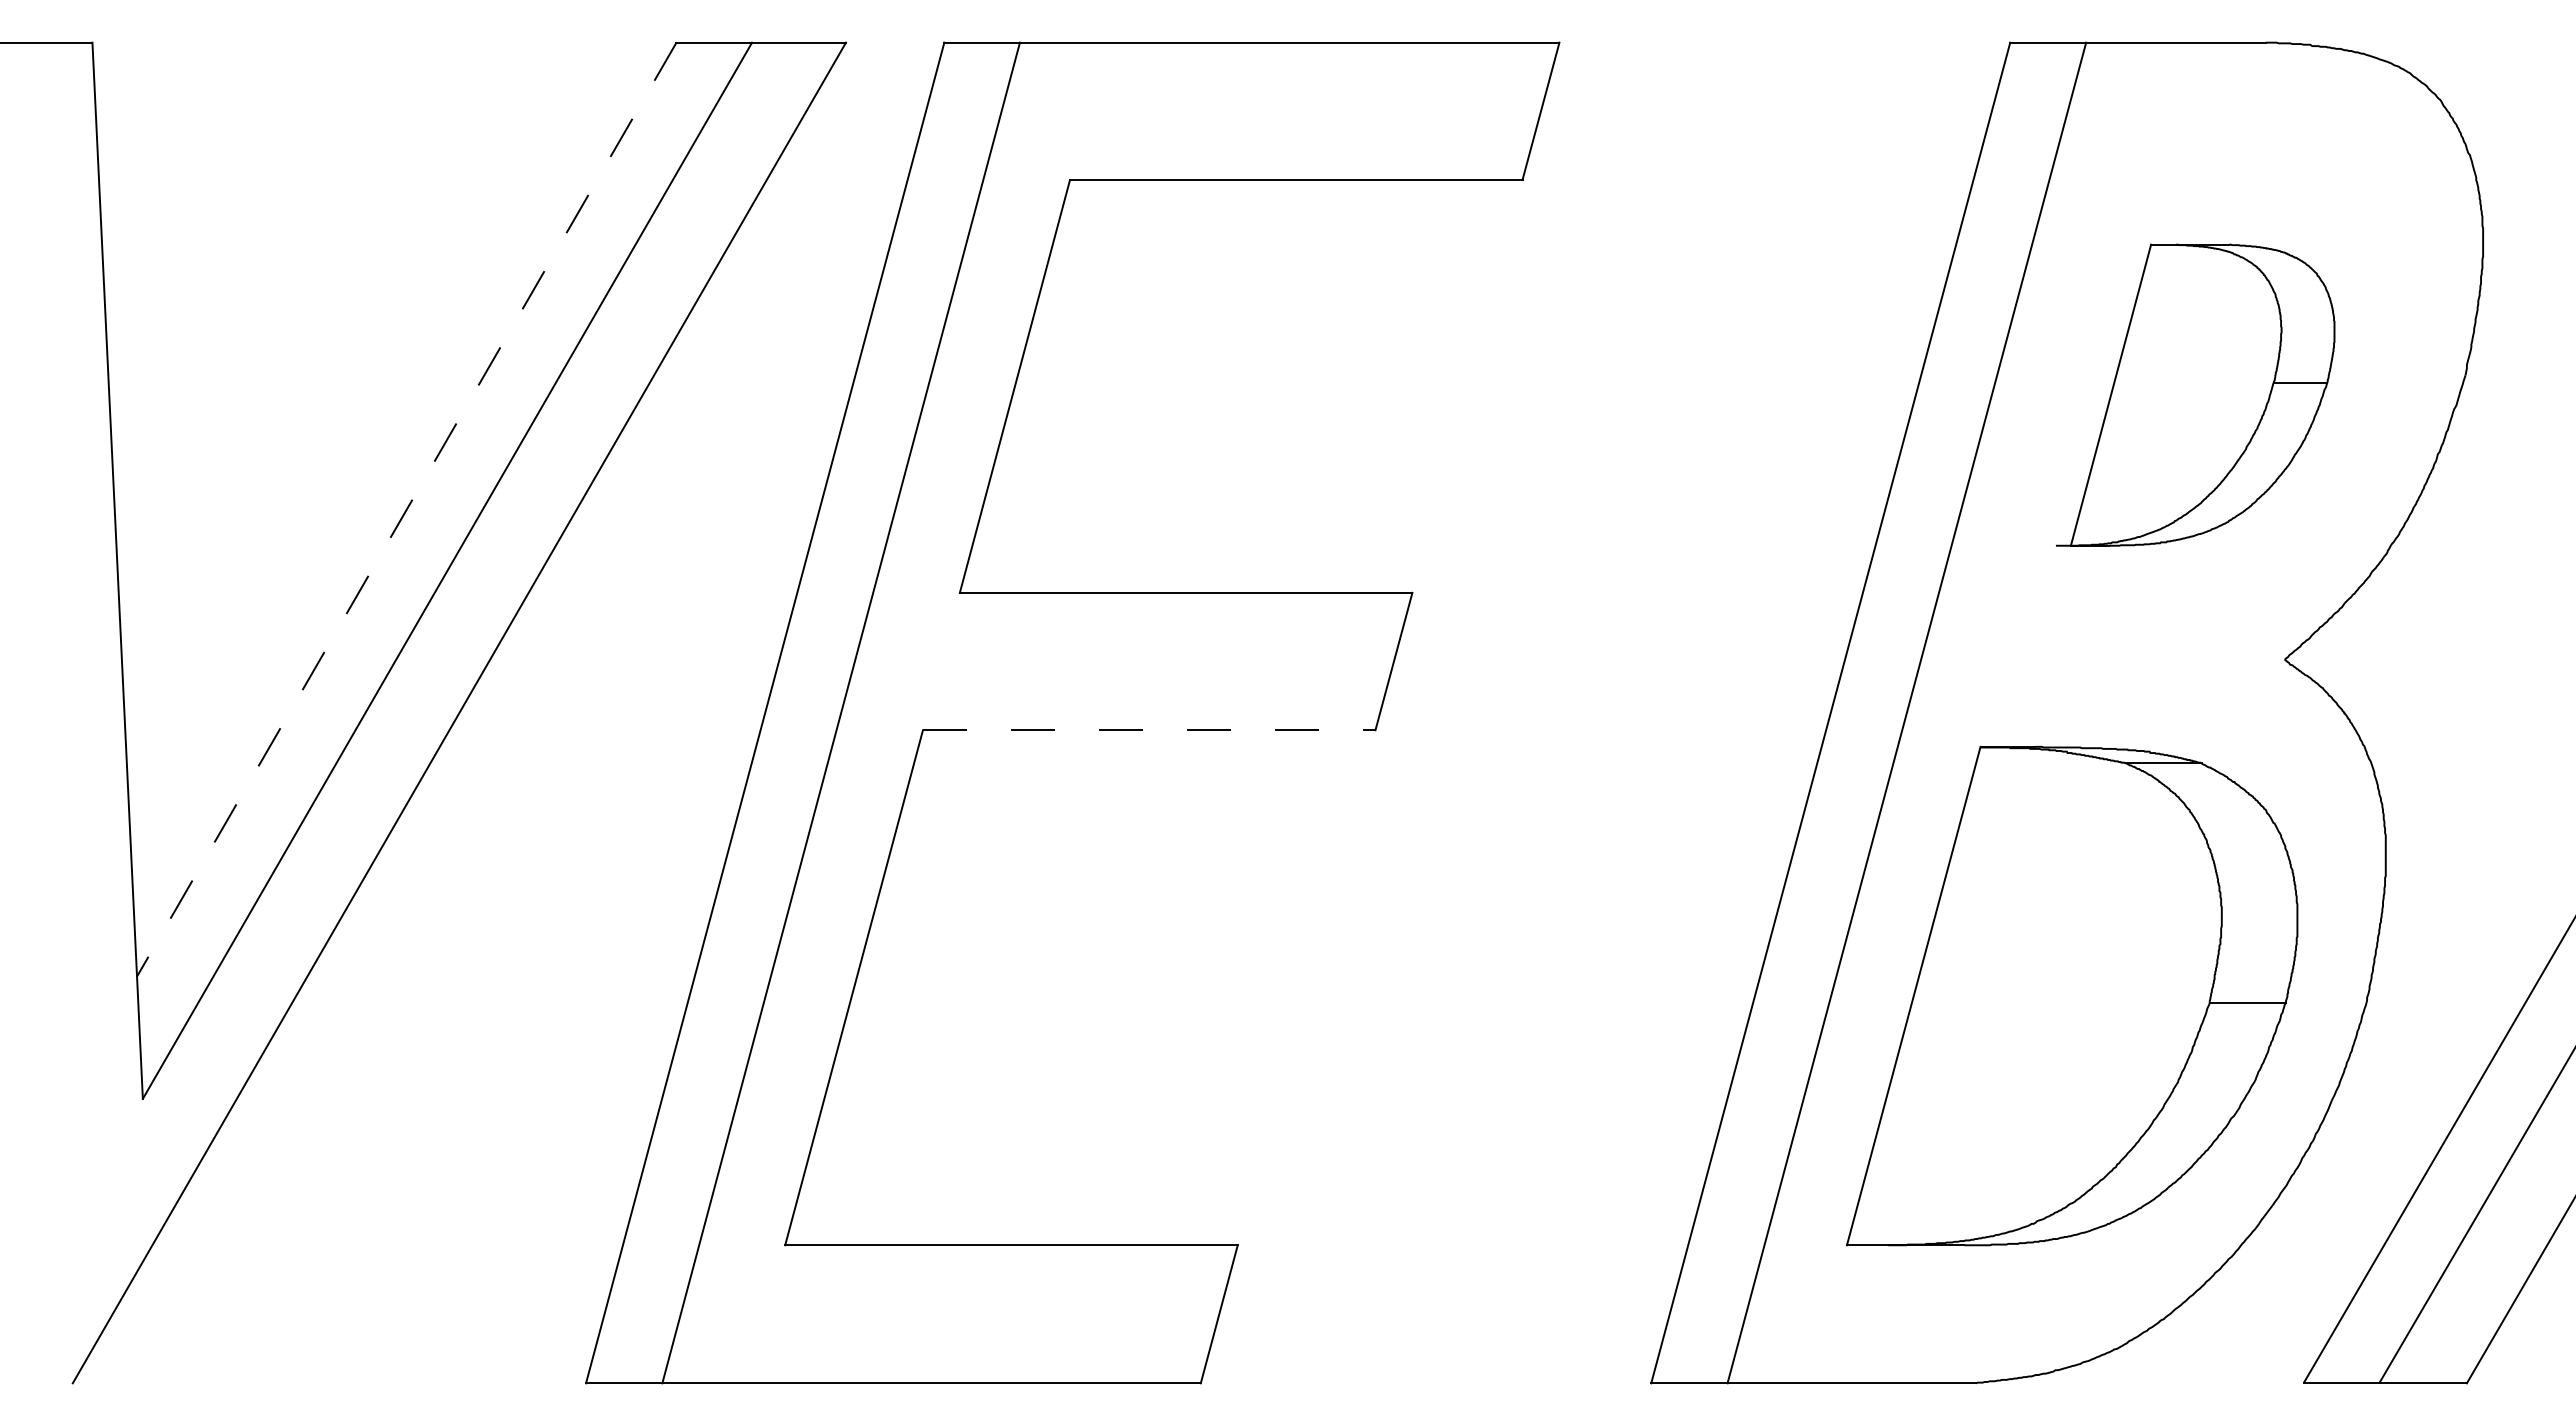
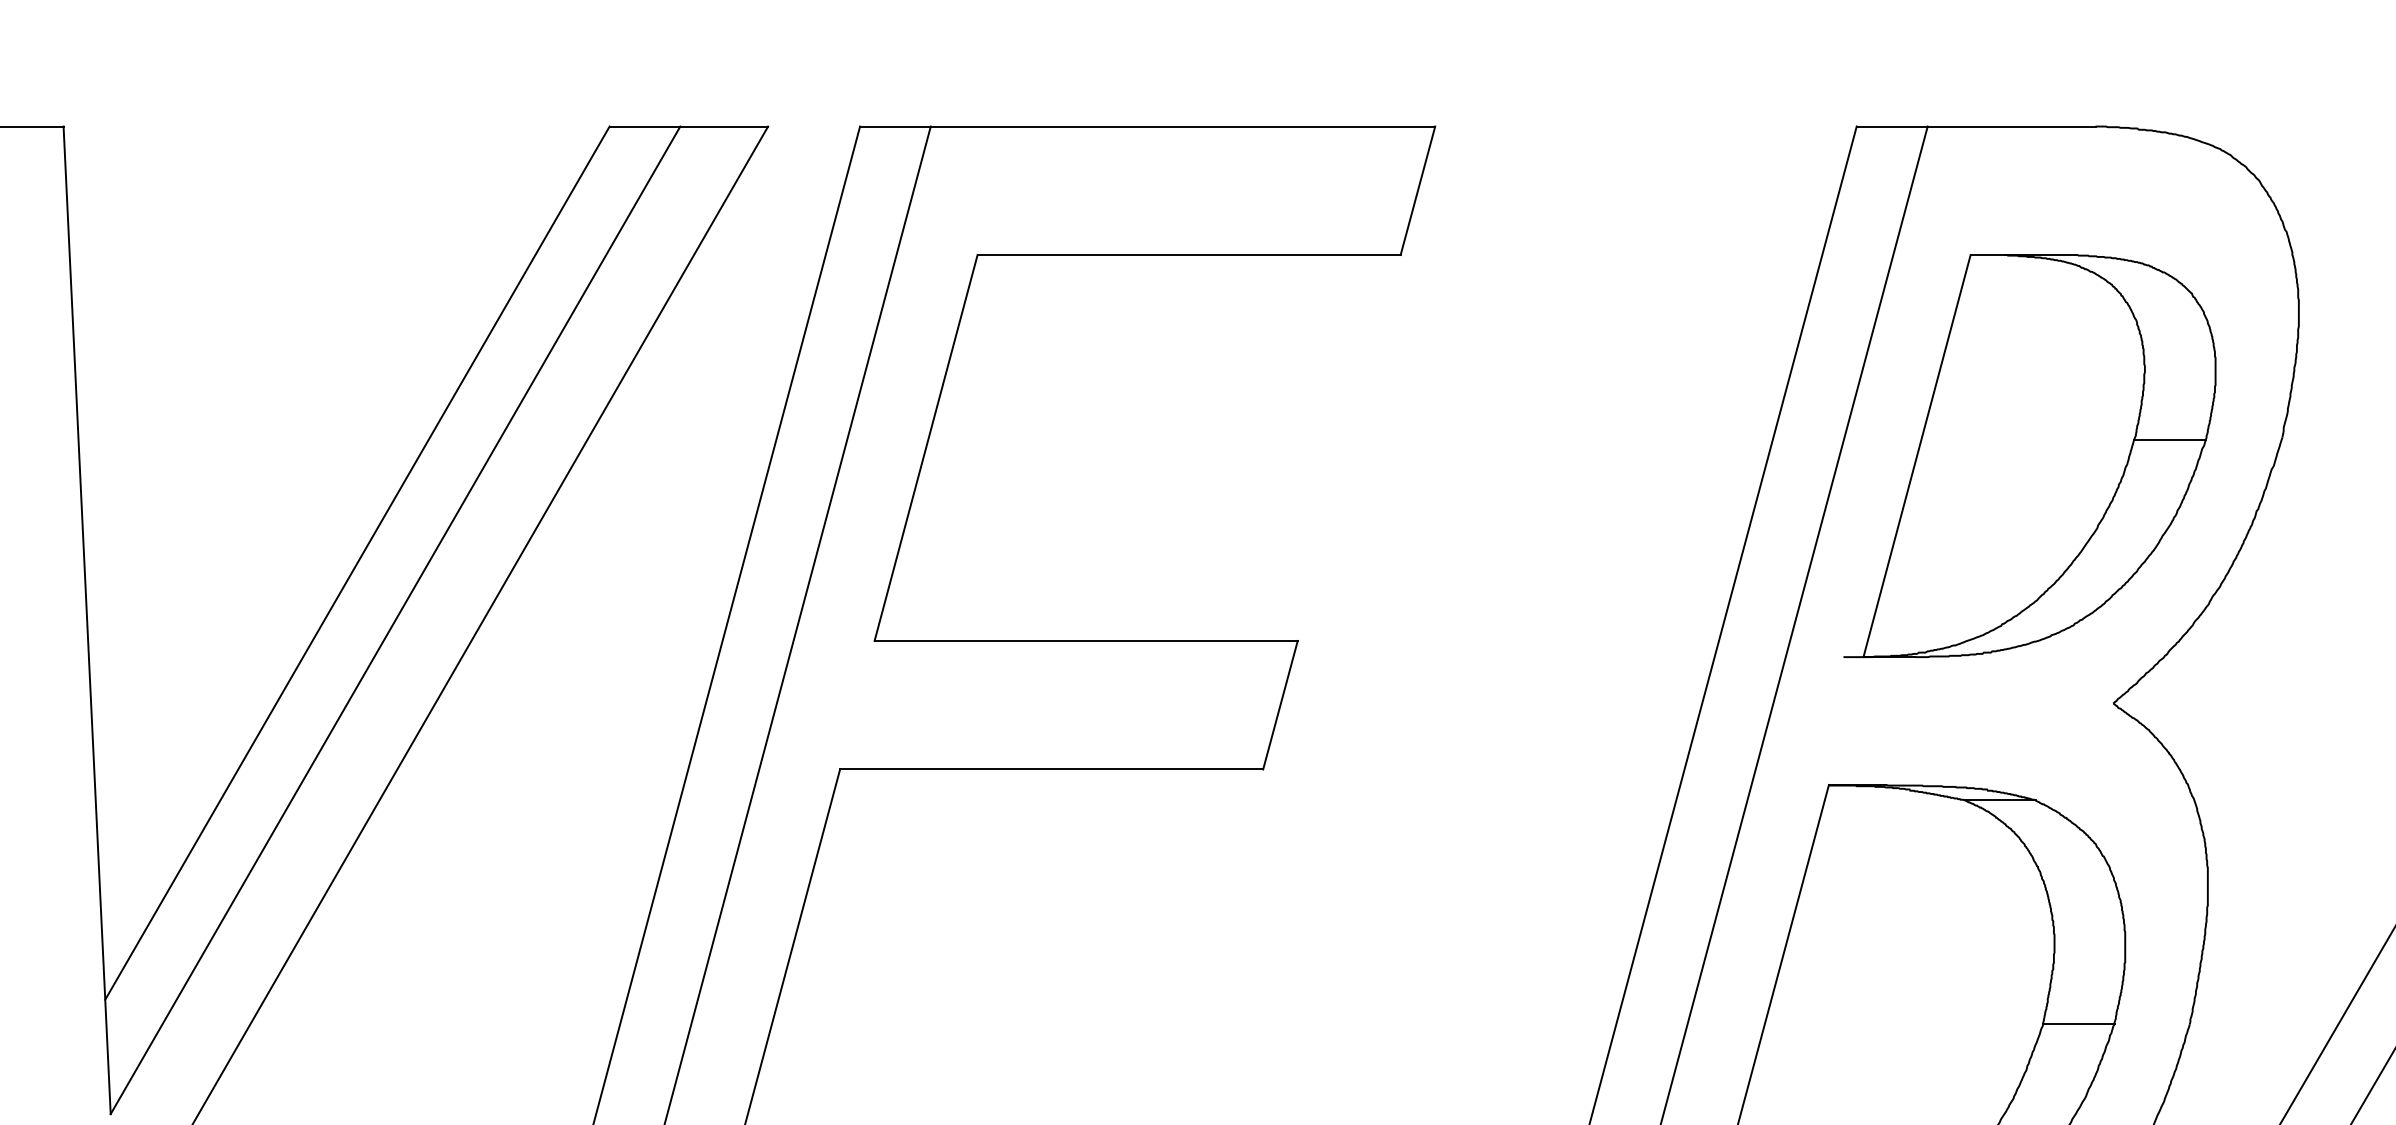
part: (2195, 395) -> (2029, 456), size x1.43
line: (406, 510) -> (357, 563), dashed -> solid
line: (1149, 730) -> (1051, 769), dashed -> solid

